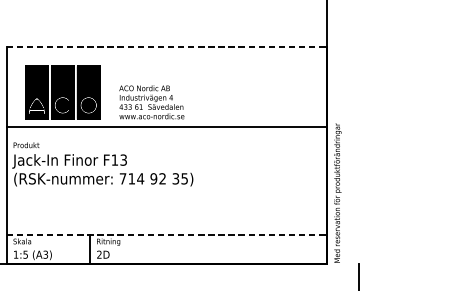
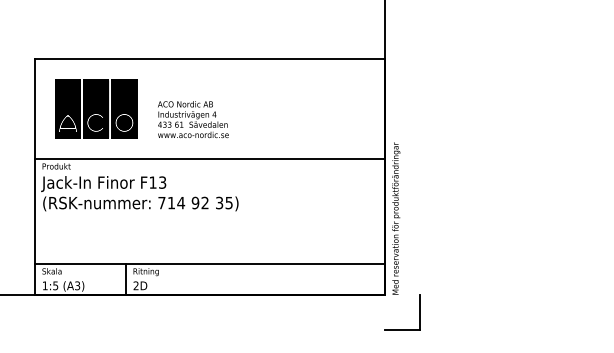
line: (166, 47) -> (209, 59), dashed -> solid
line: (166, 127) -> (209, 159), moved
line: (166, 234) -> (209, 263), dashed -> solid

